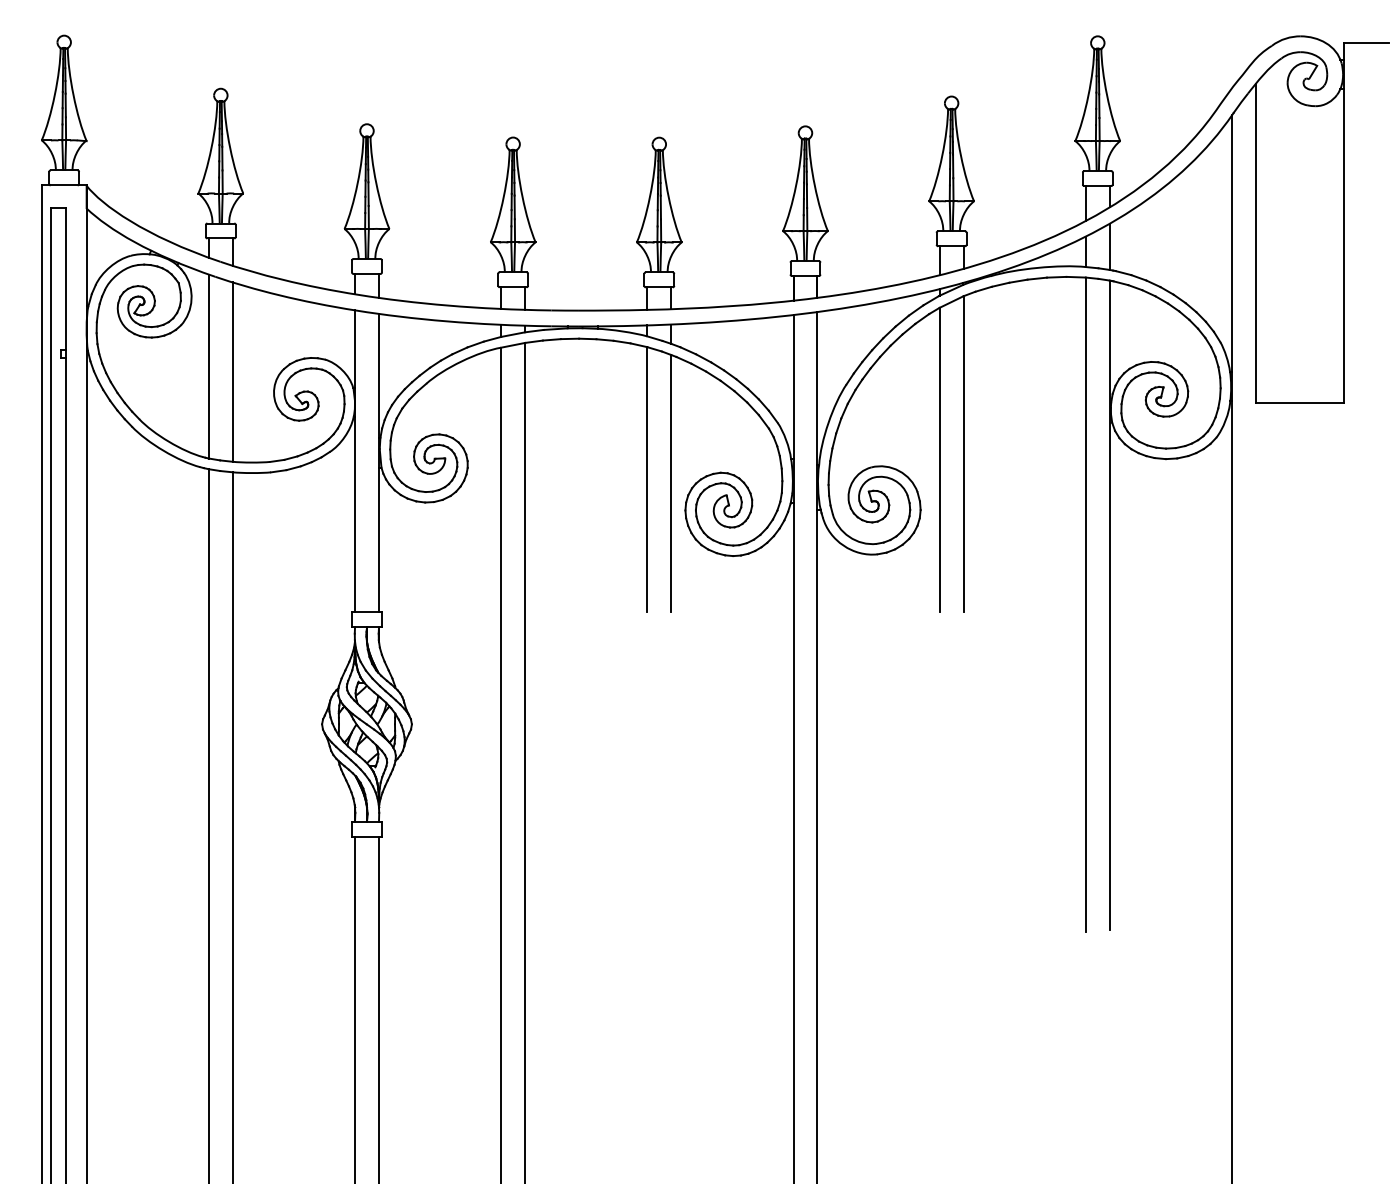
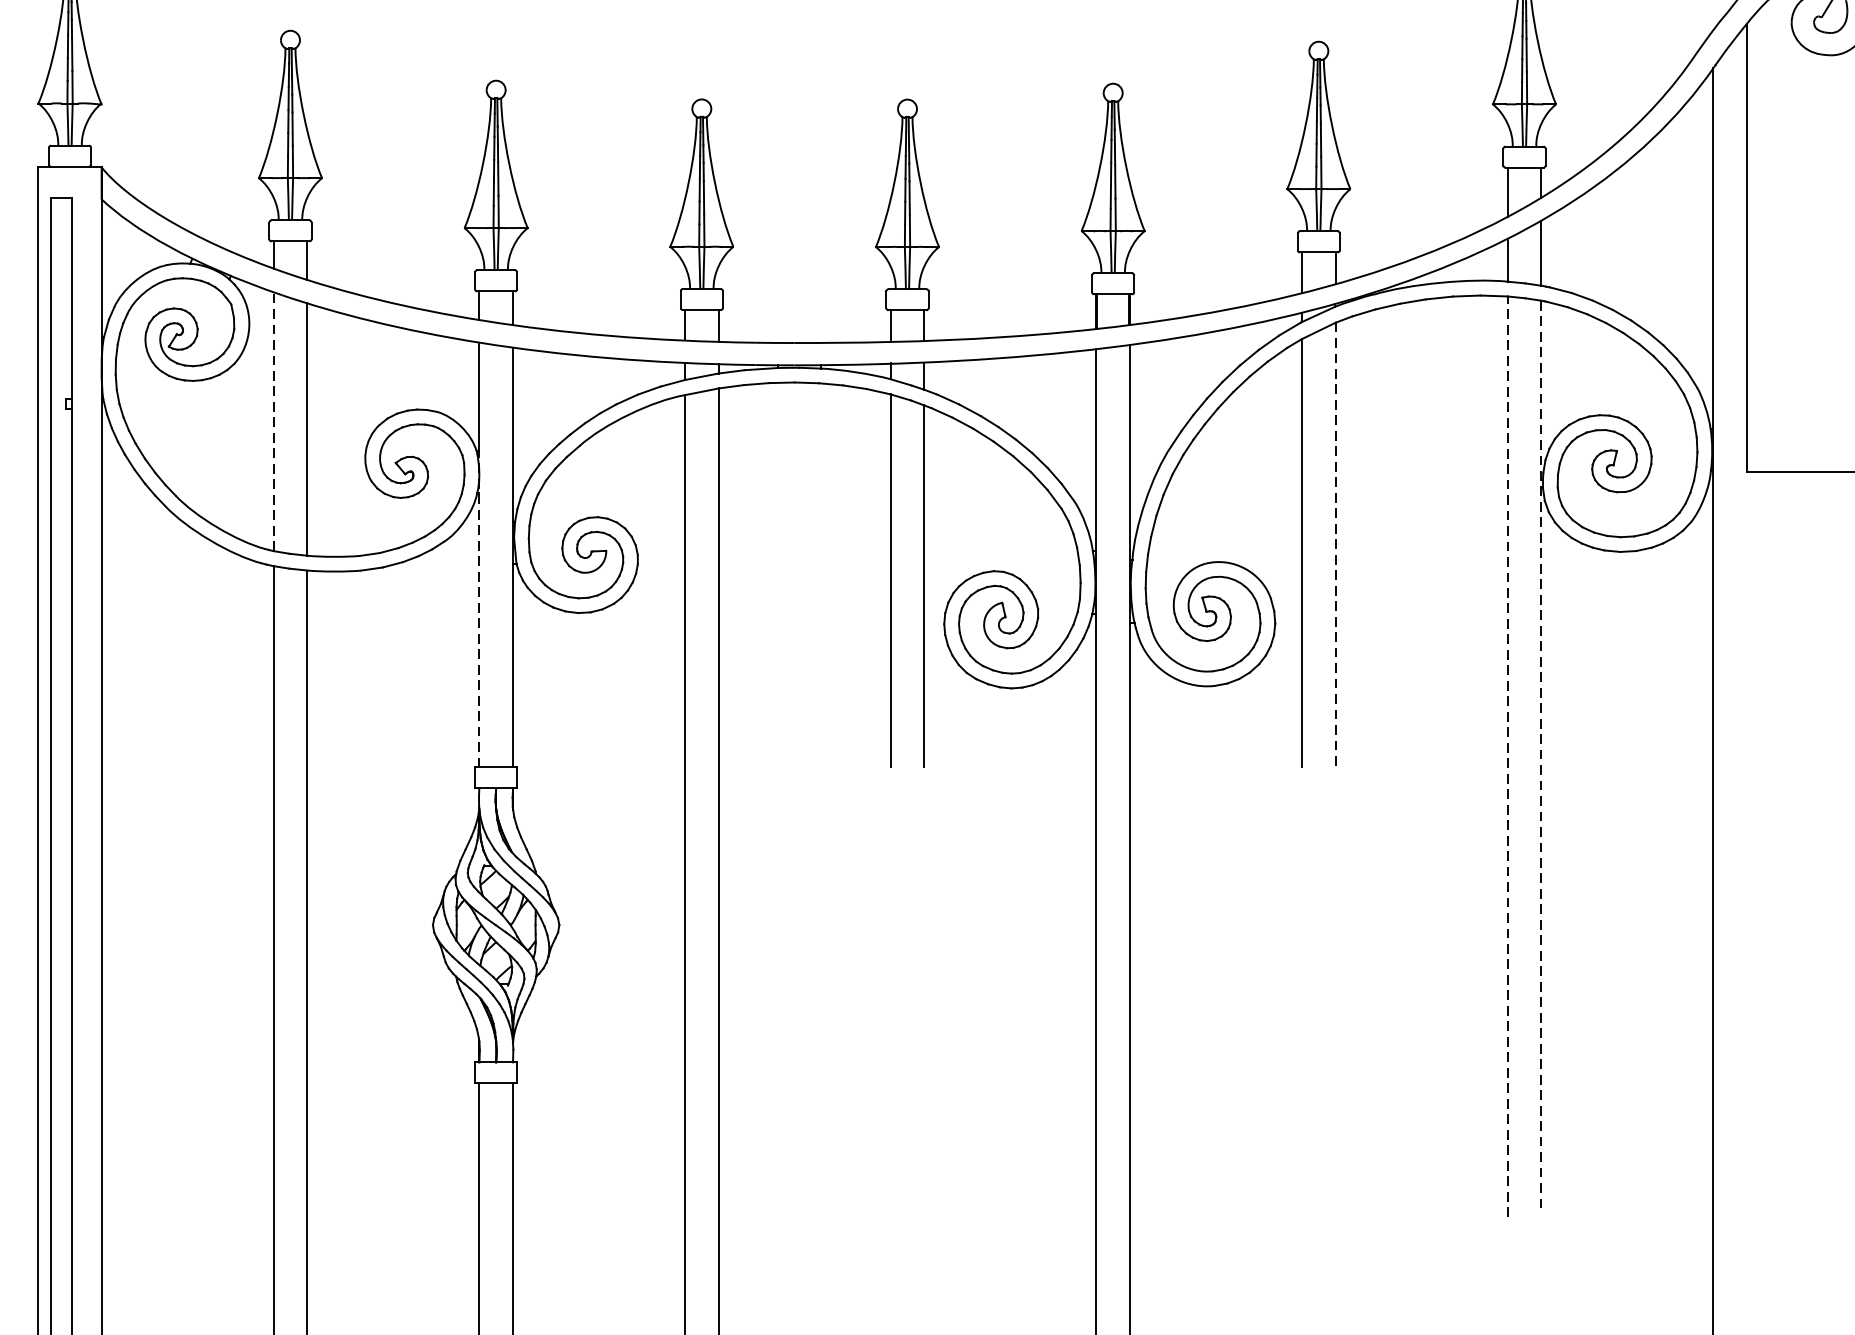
line: (208, 366) -> (273, 421), solid -> dashed
line: (963, 454) -> (1335, 545), solid -> dashed
line: (355, 499) -> (479, 608), solid -> dashed
line: (1085, 604) -> (1507, 756), solid -> dashed
line: (1109, 605) -> (1540, 757), solid -> dashed

